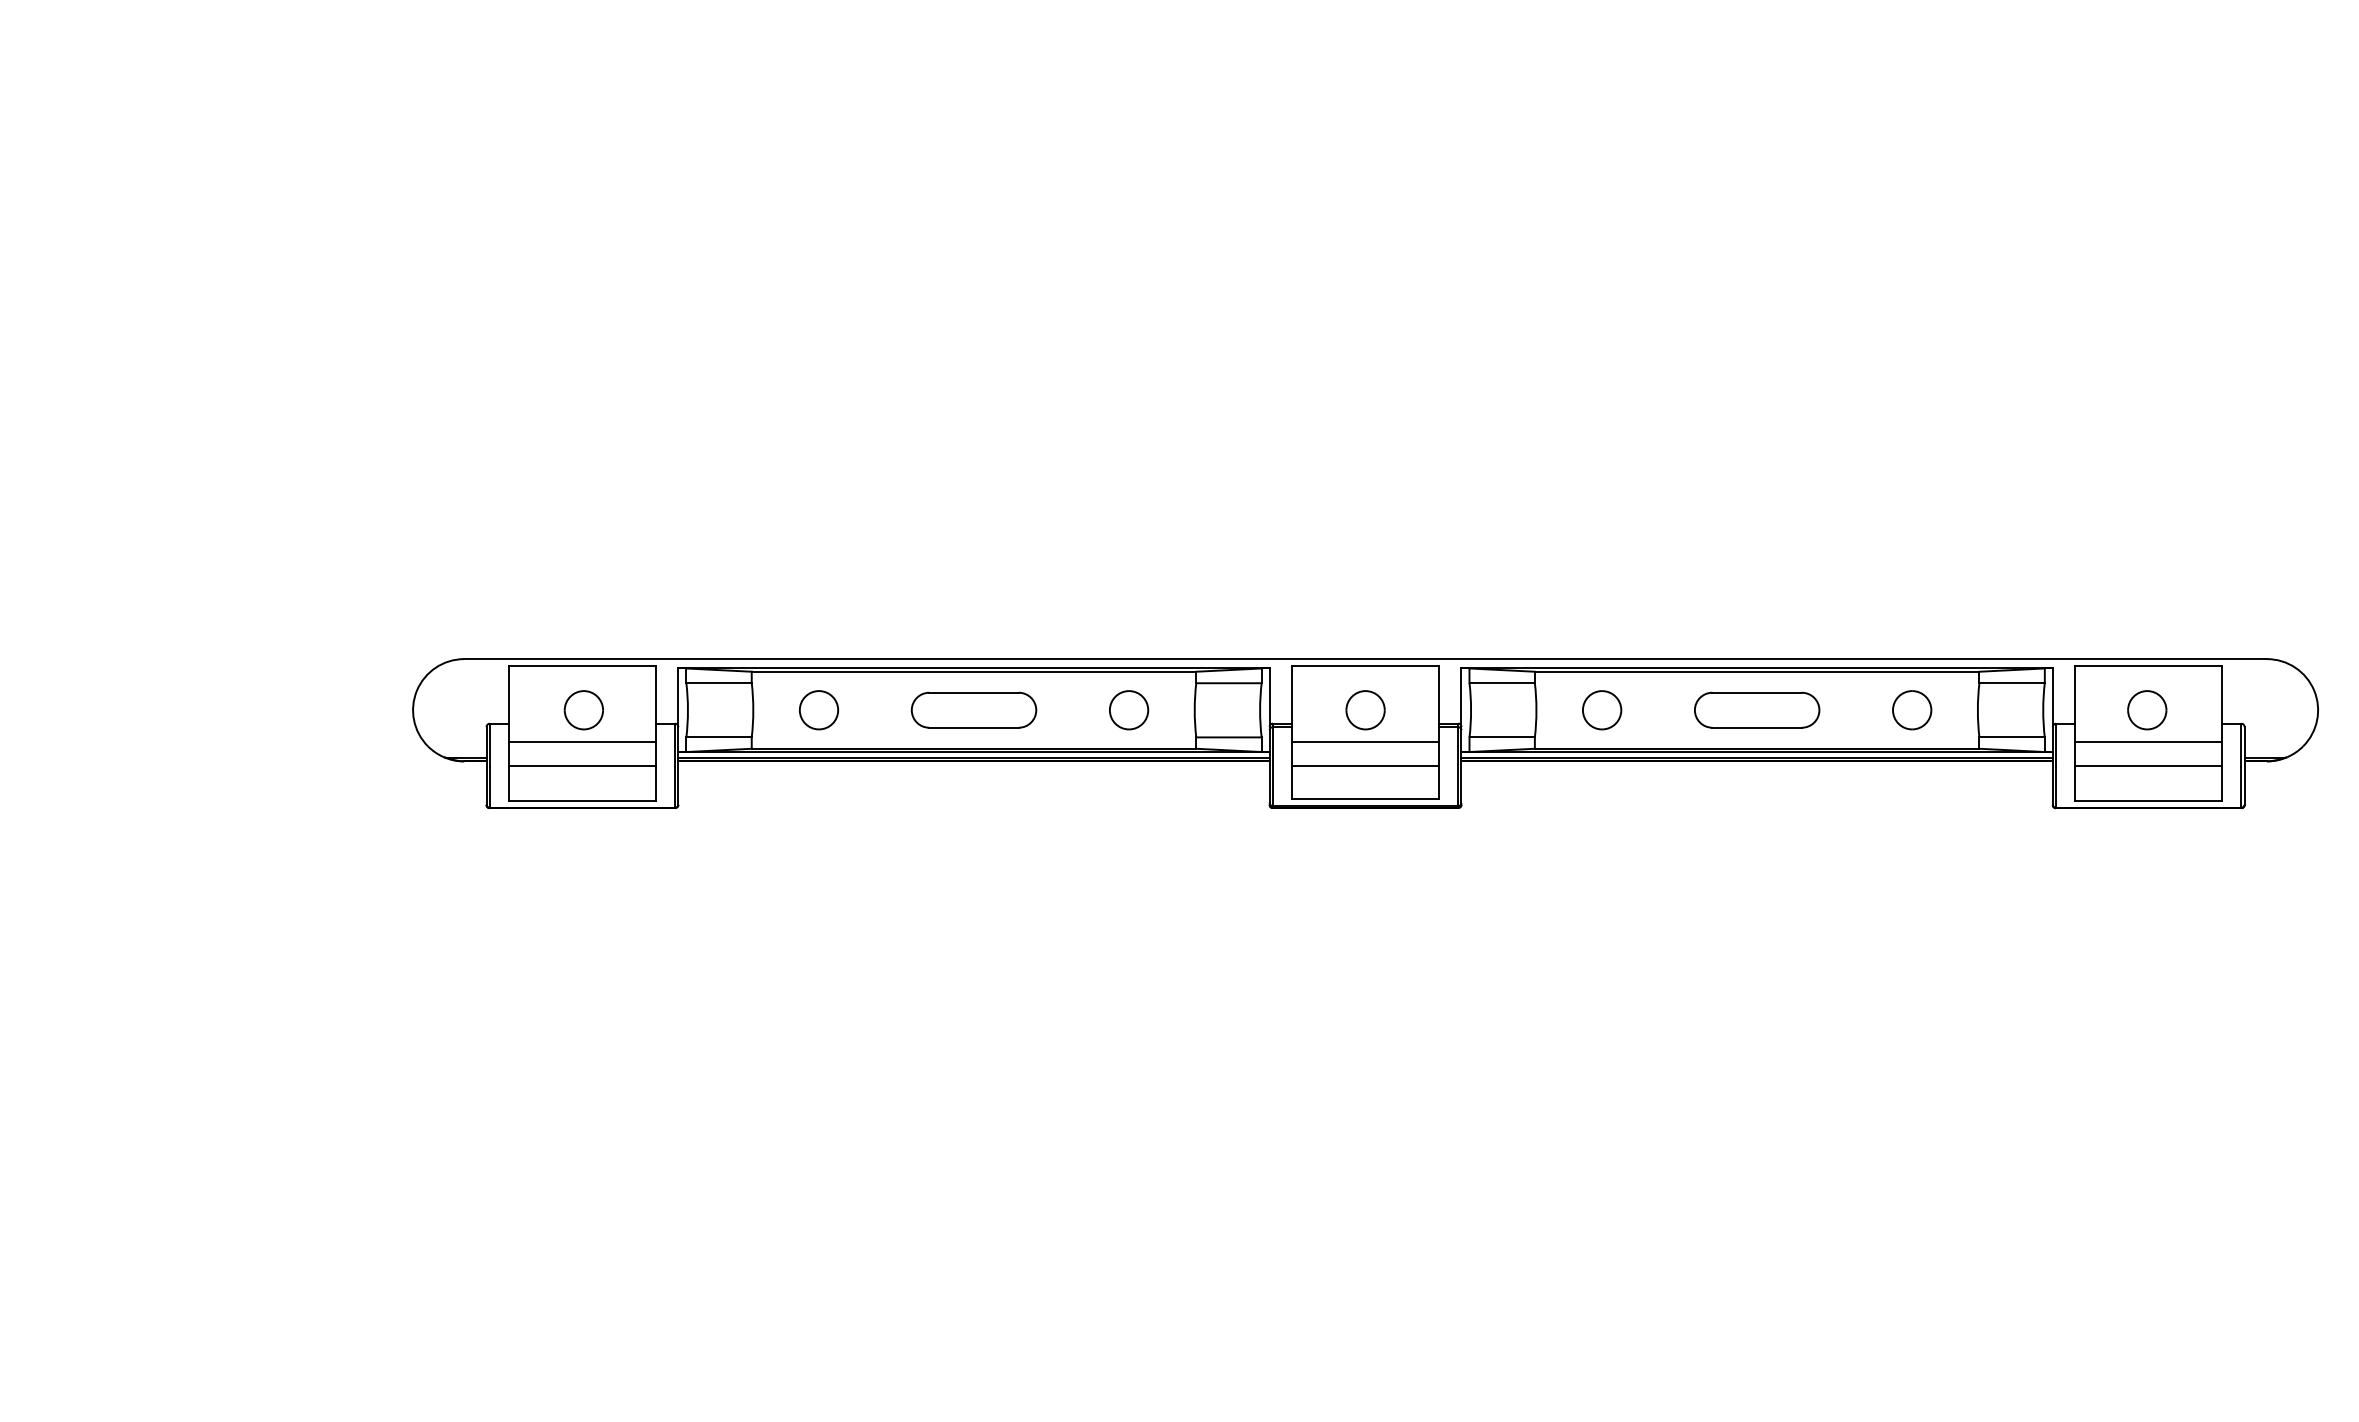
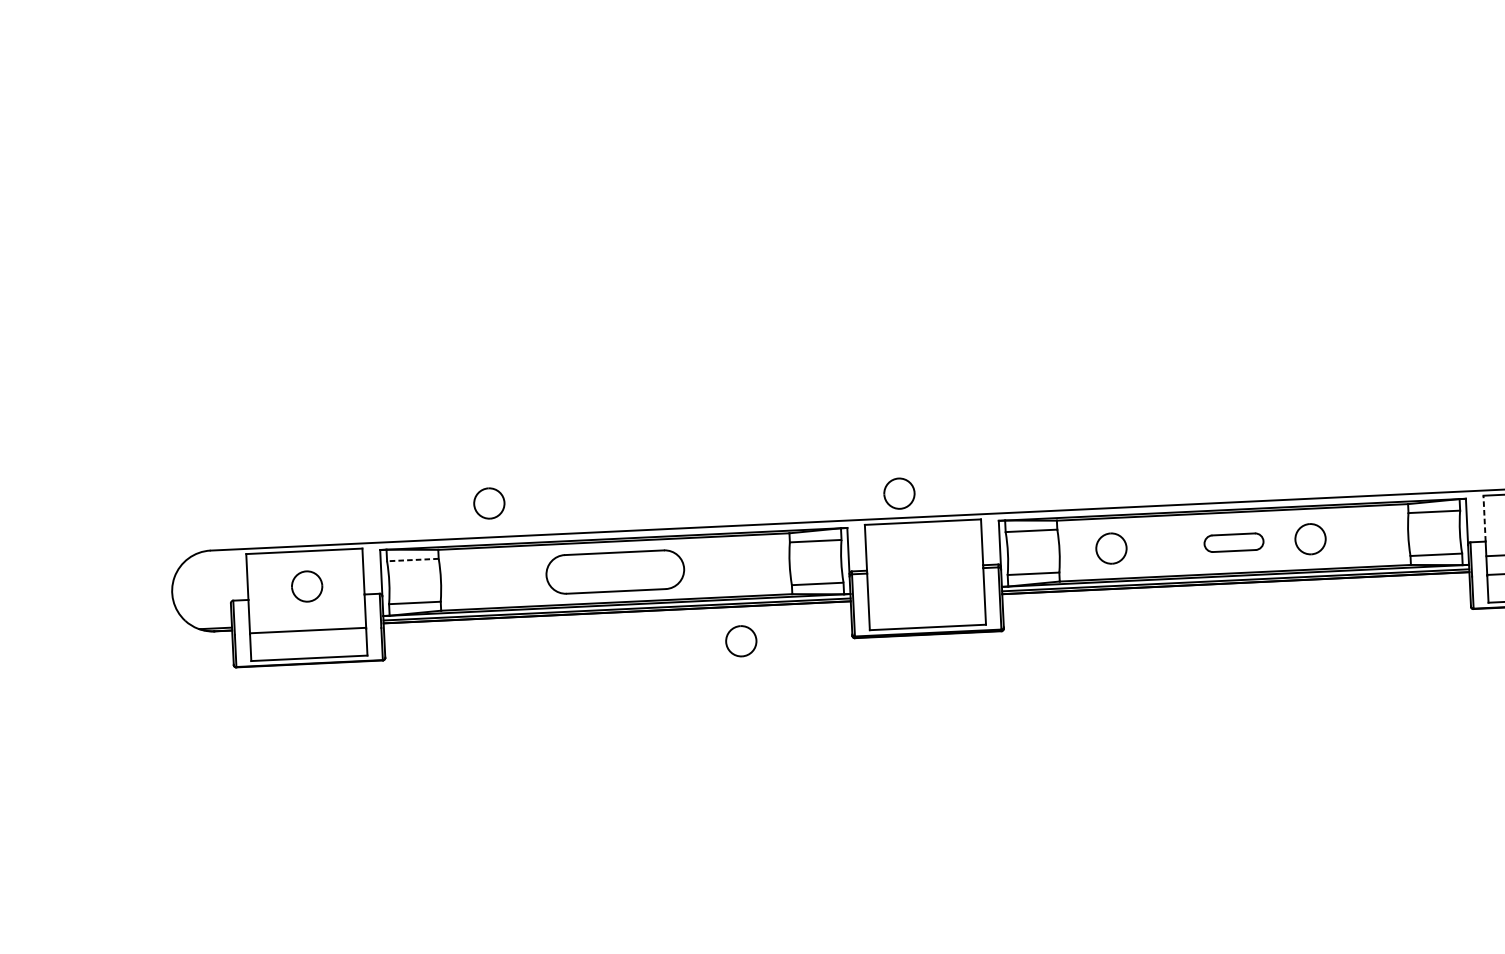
line: (719, 683) -> (413, 560), solid -> dashed
line: (2075, 694) -> (1484, 518), solid -> dashed
part: (973, 709) -> (614, 571), size x1.4
part: (1757, 709) -> (1234, 542), size x0.6
part: (819, 710) -> (489, 503), moved
part: (1129, 710) -> (741, 641), moved
part: (1365, 710) -> (899, 493), moved
part: (1912, 710) -> (1310, 539), moved
line: (581, 742) -> (306, 612), removed
line: (1365, 742) -> (925, 582), removed
line: (1365, 765) -> (926, 601), removed

